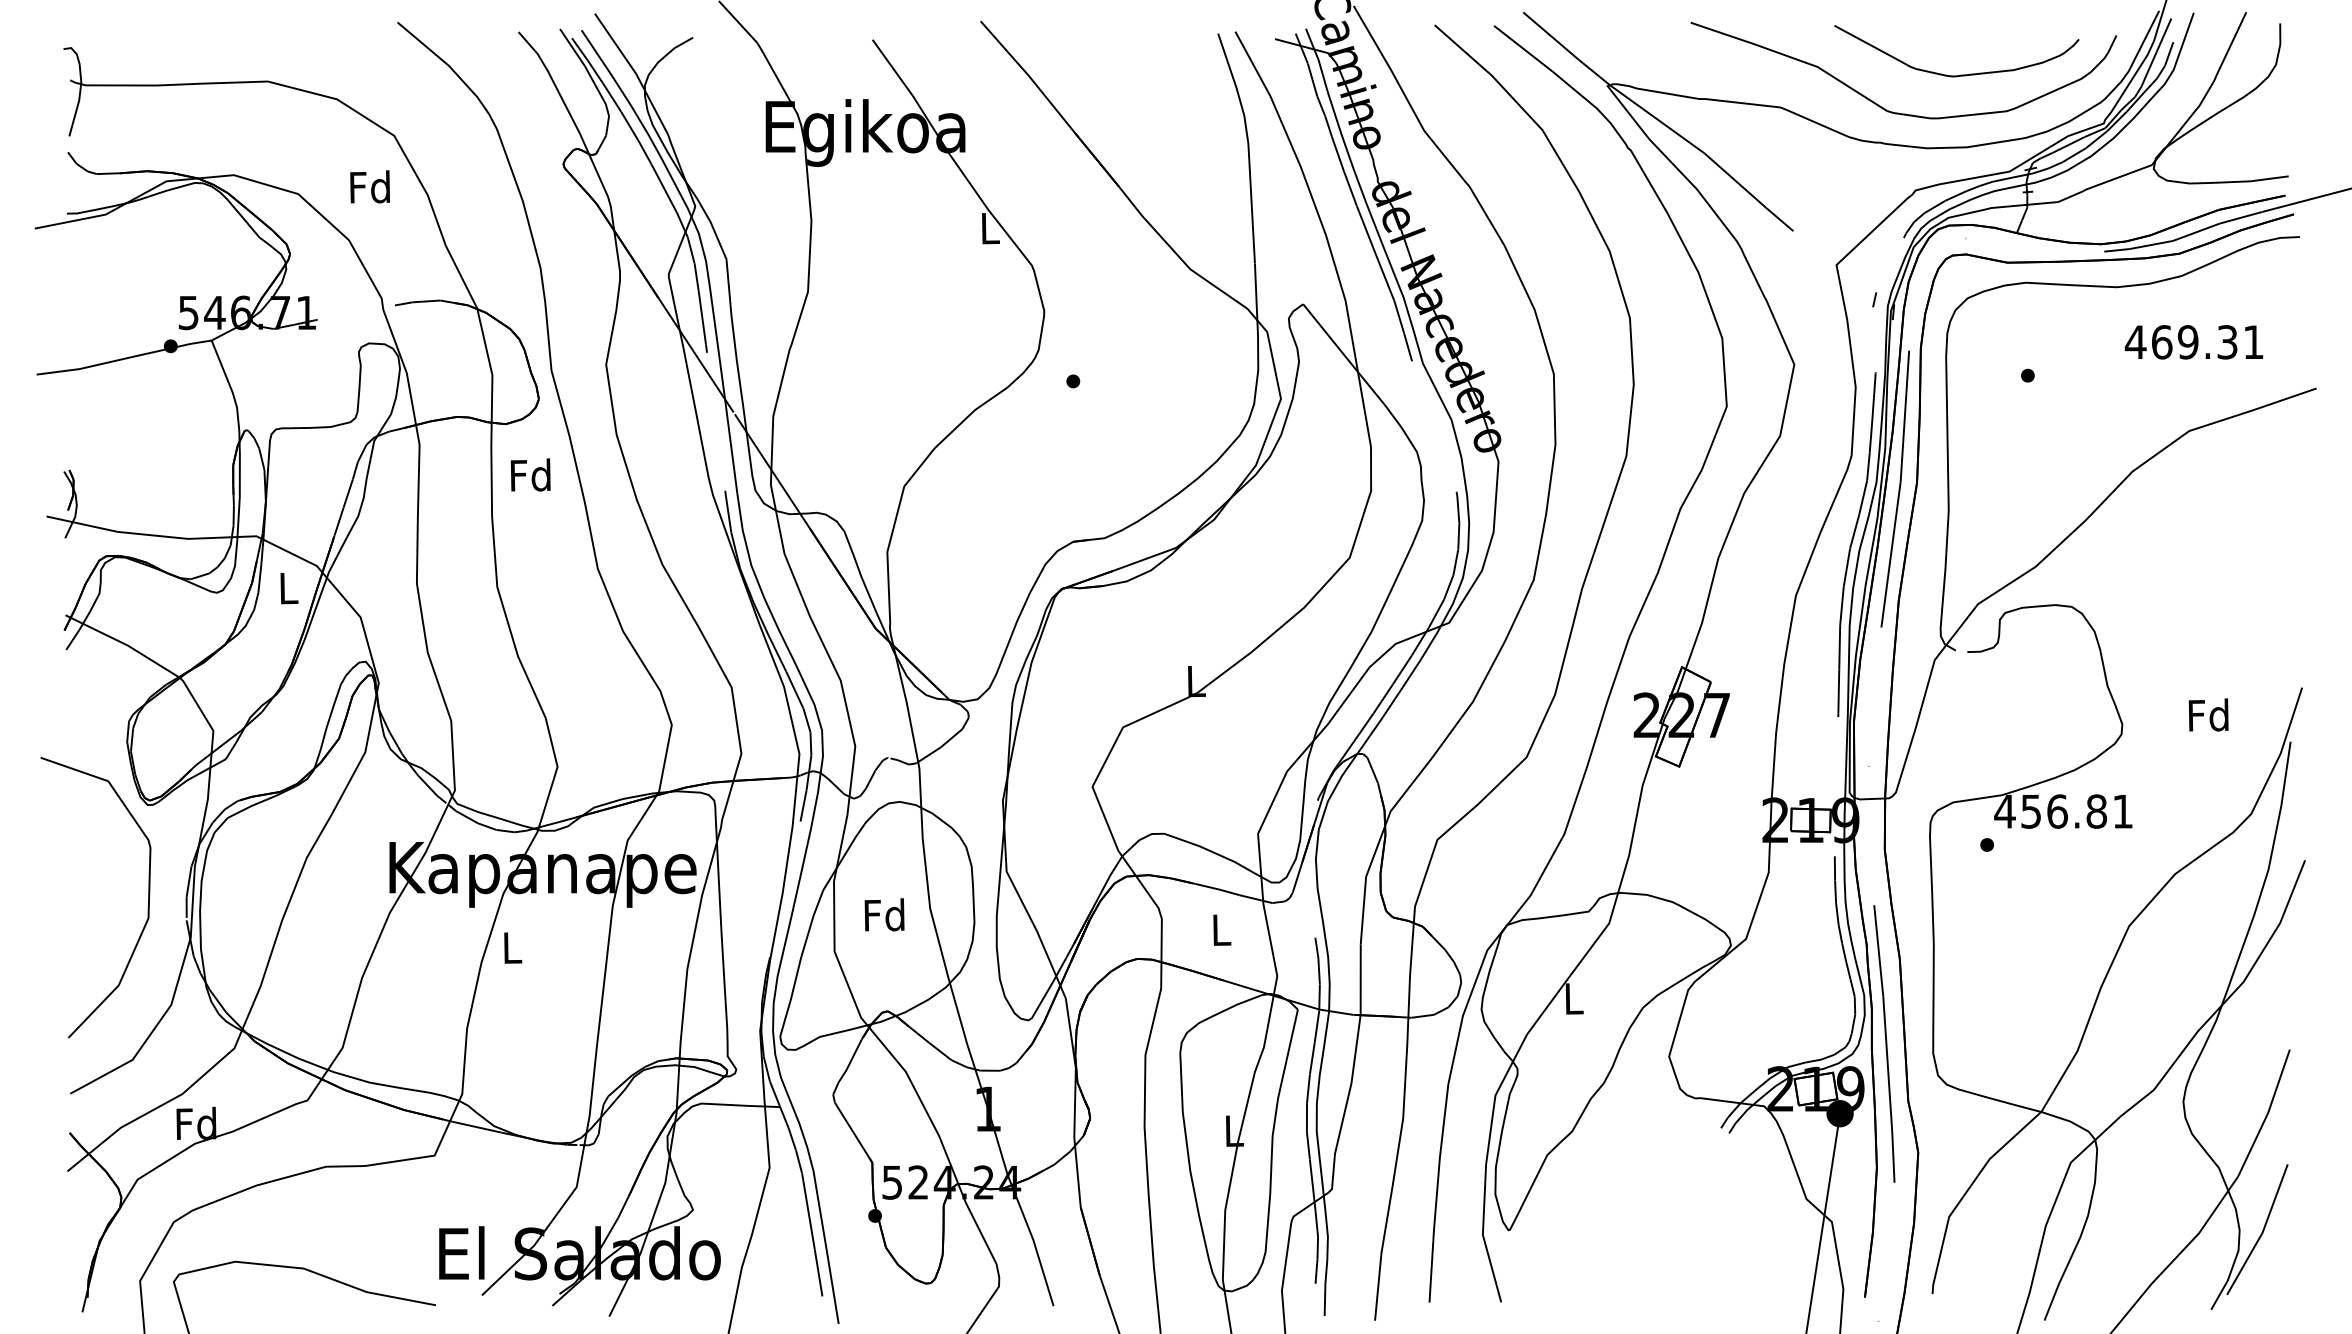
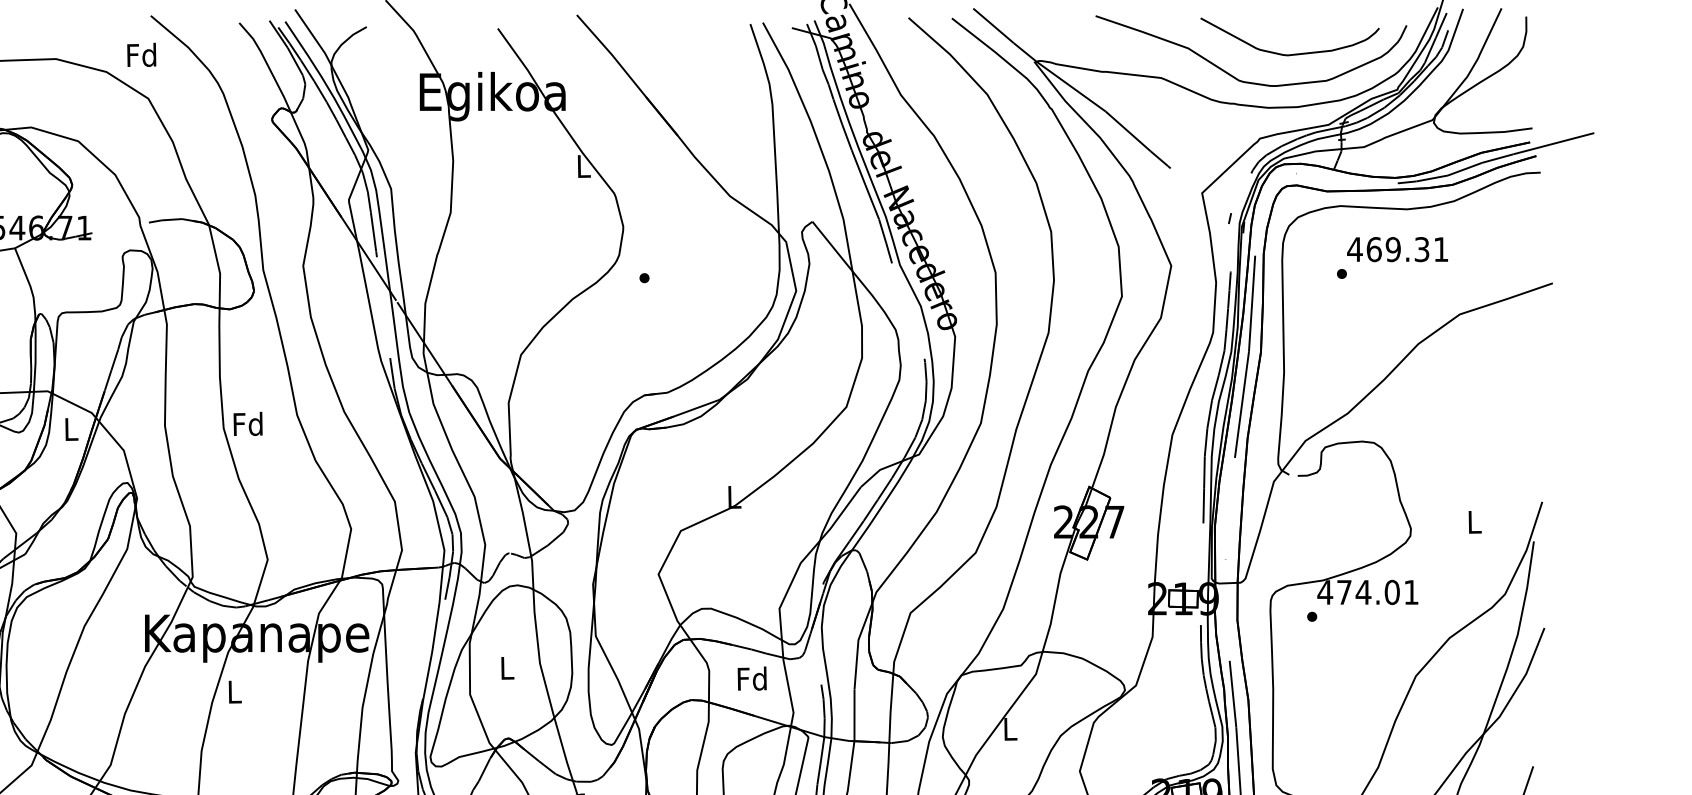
text: (369, 186) -> (141, 54), moved
text: (2193, 342) -> (1397, 249), moved
text: (530, 474) -> (247, 423), moved
text: (2208, 714) -> (1473, 521), Fd -> L
text: (2064, 811) -> (1368, 592), 456.81 -> 474.01
text: (884, 914) -> (506, 667), Fd -> L
text: (1220, 929) -> (752, 678), L -> Fd

